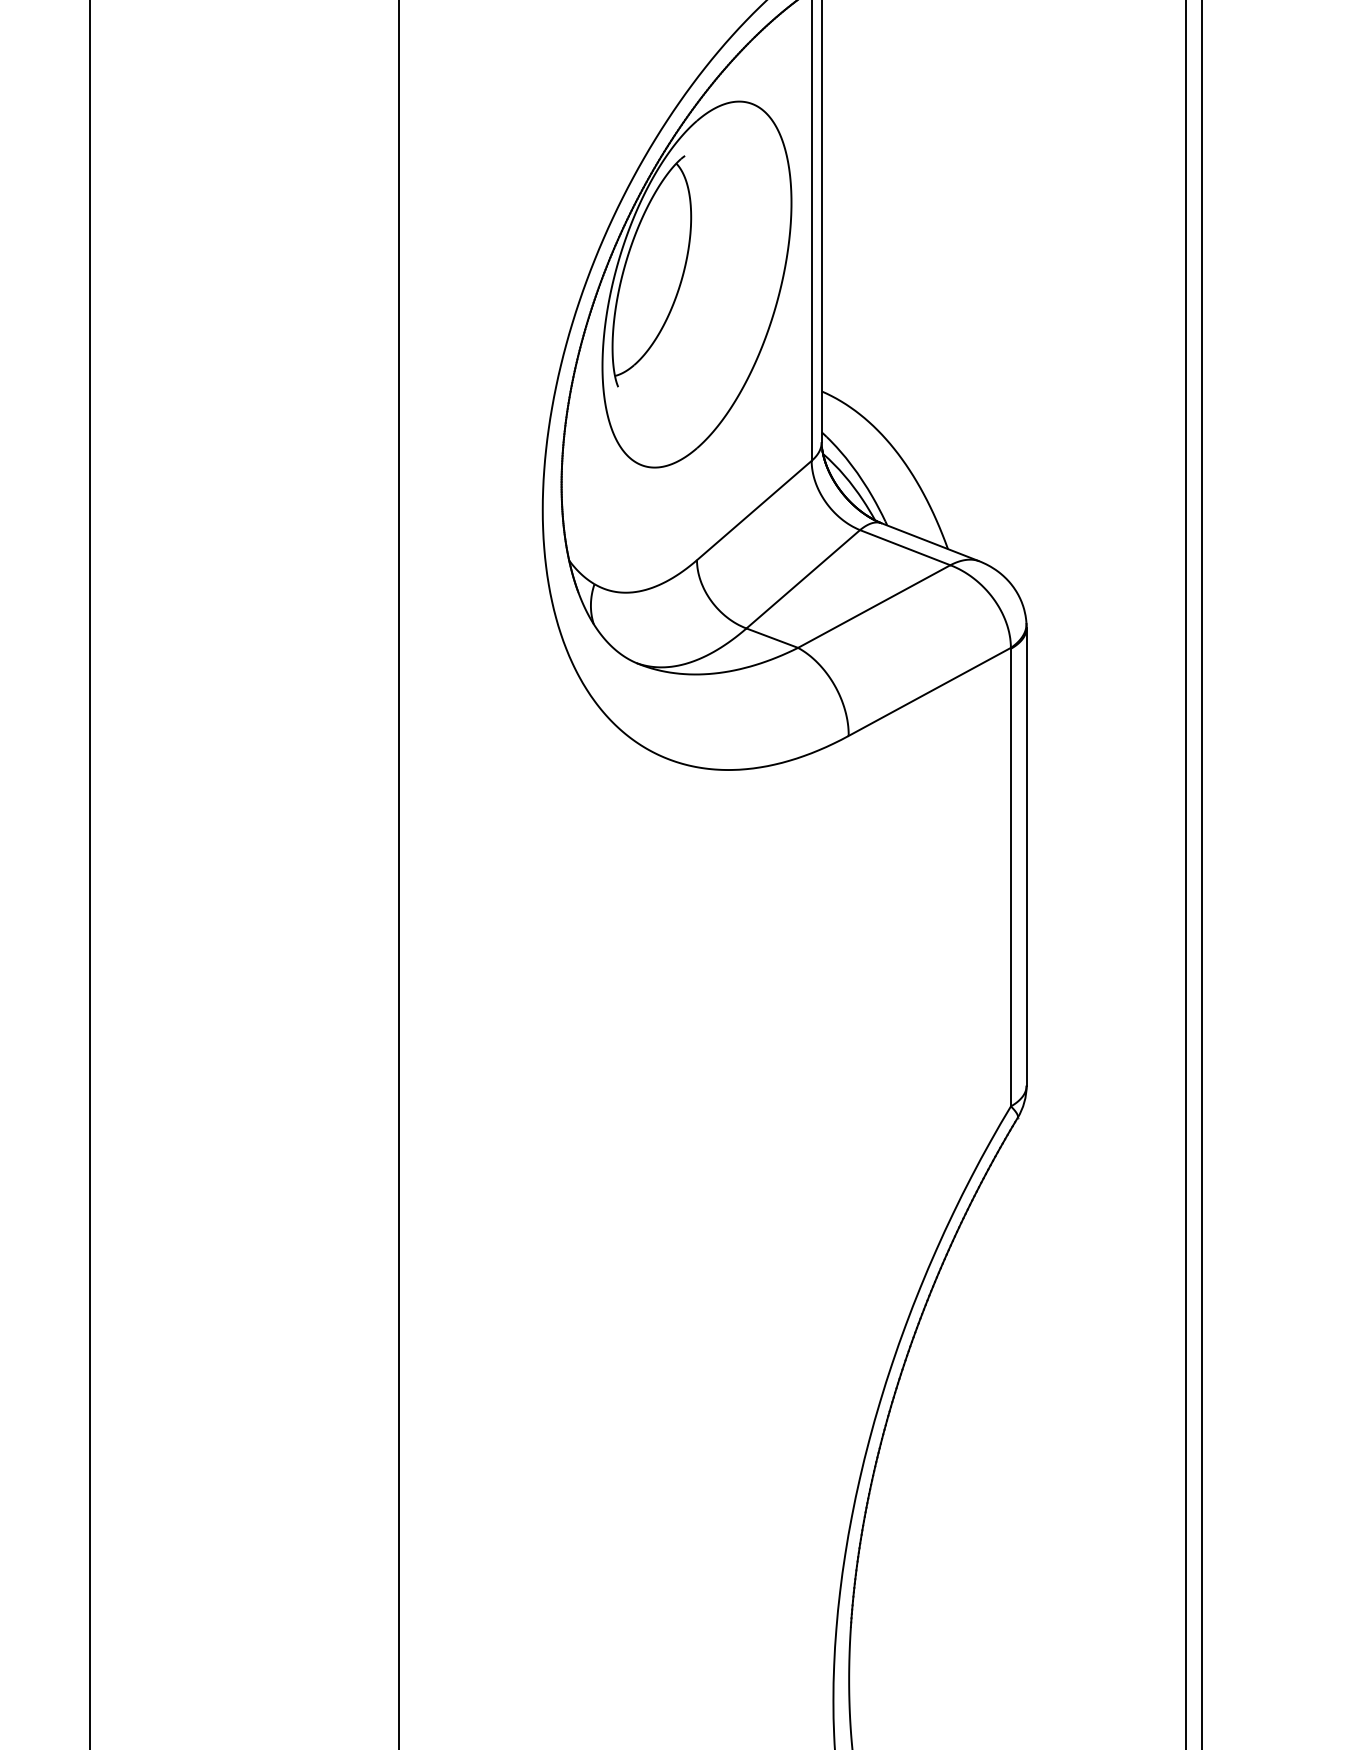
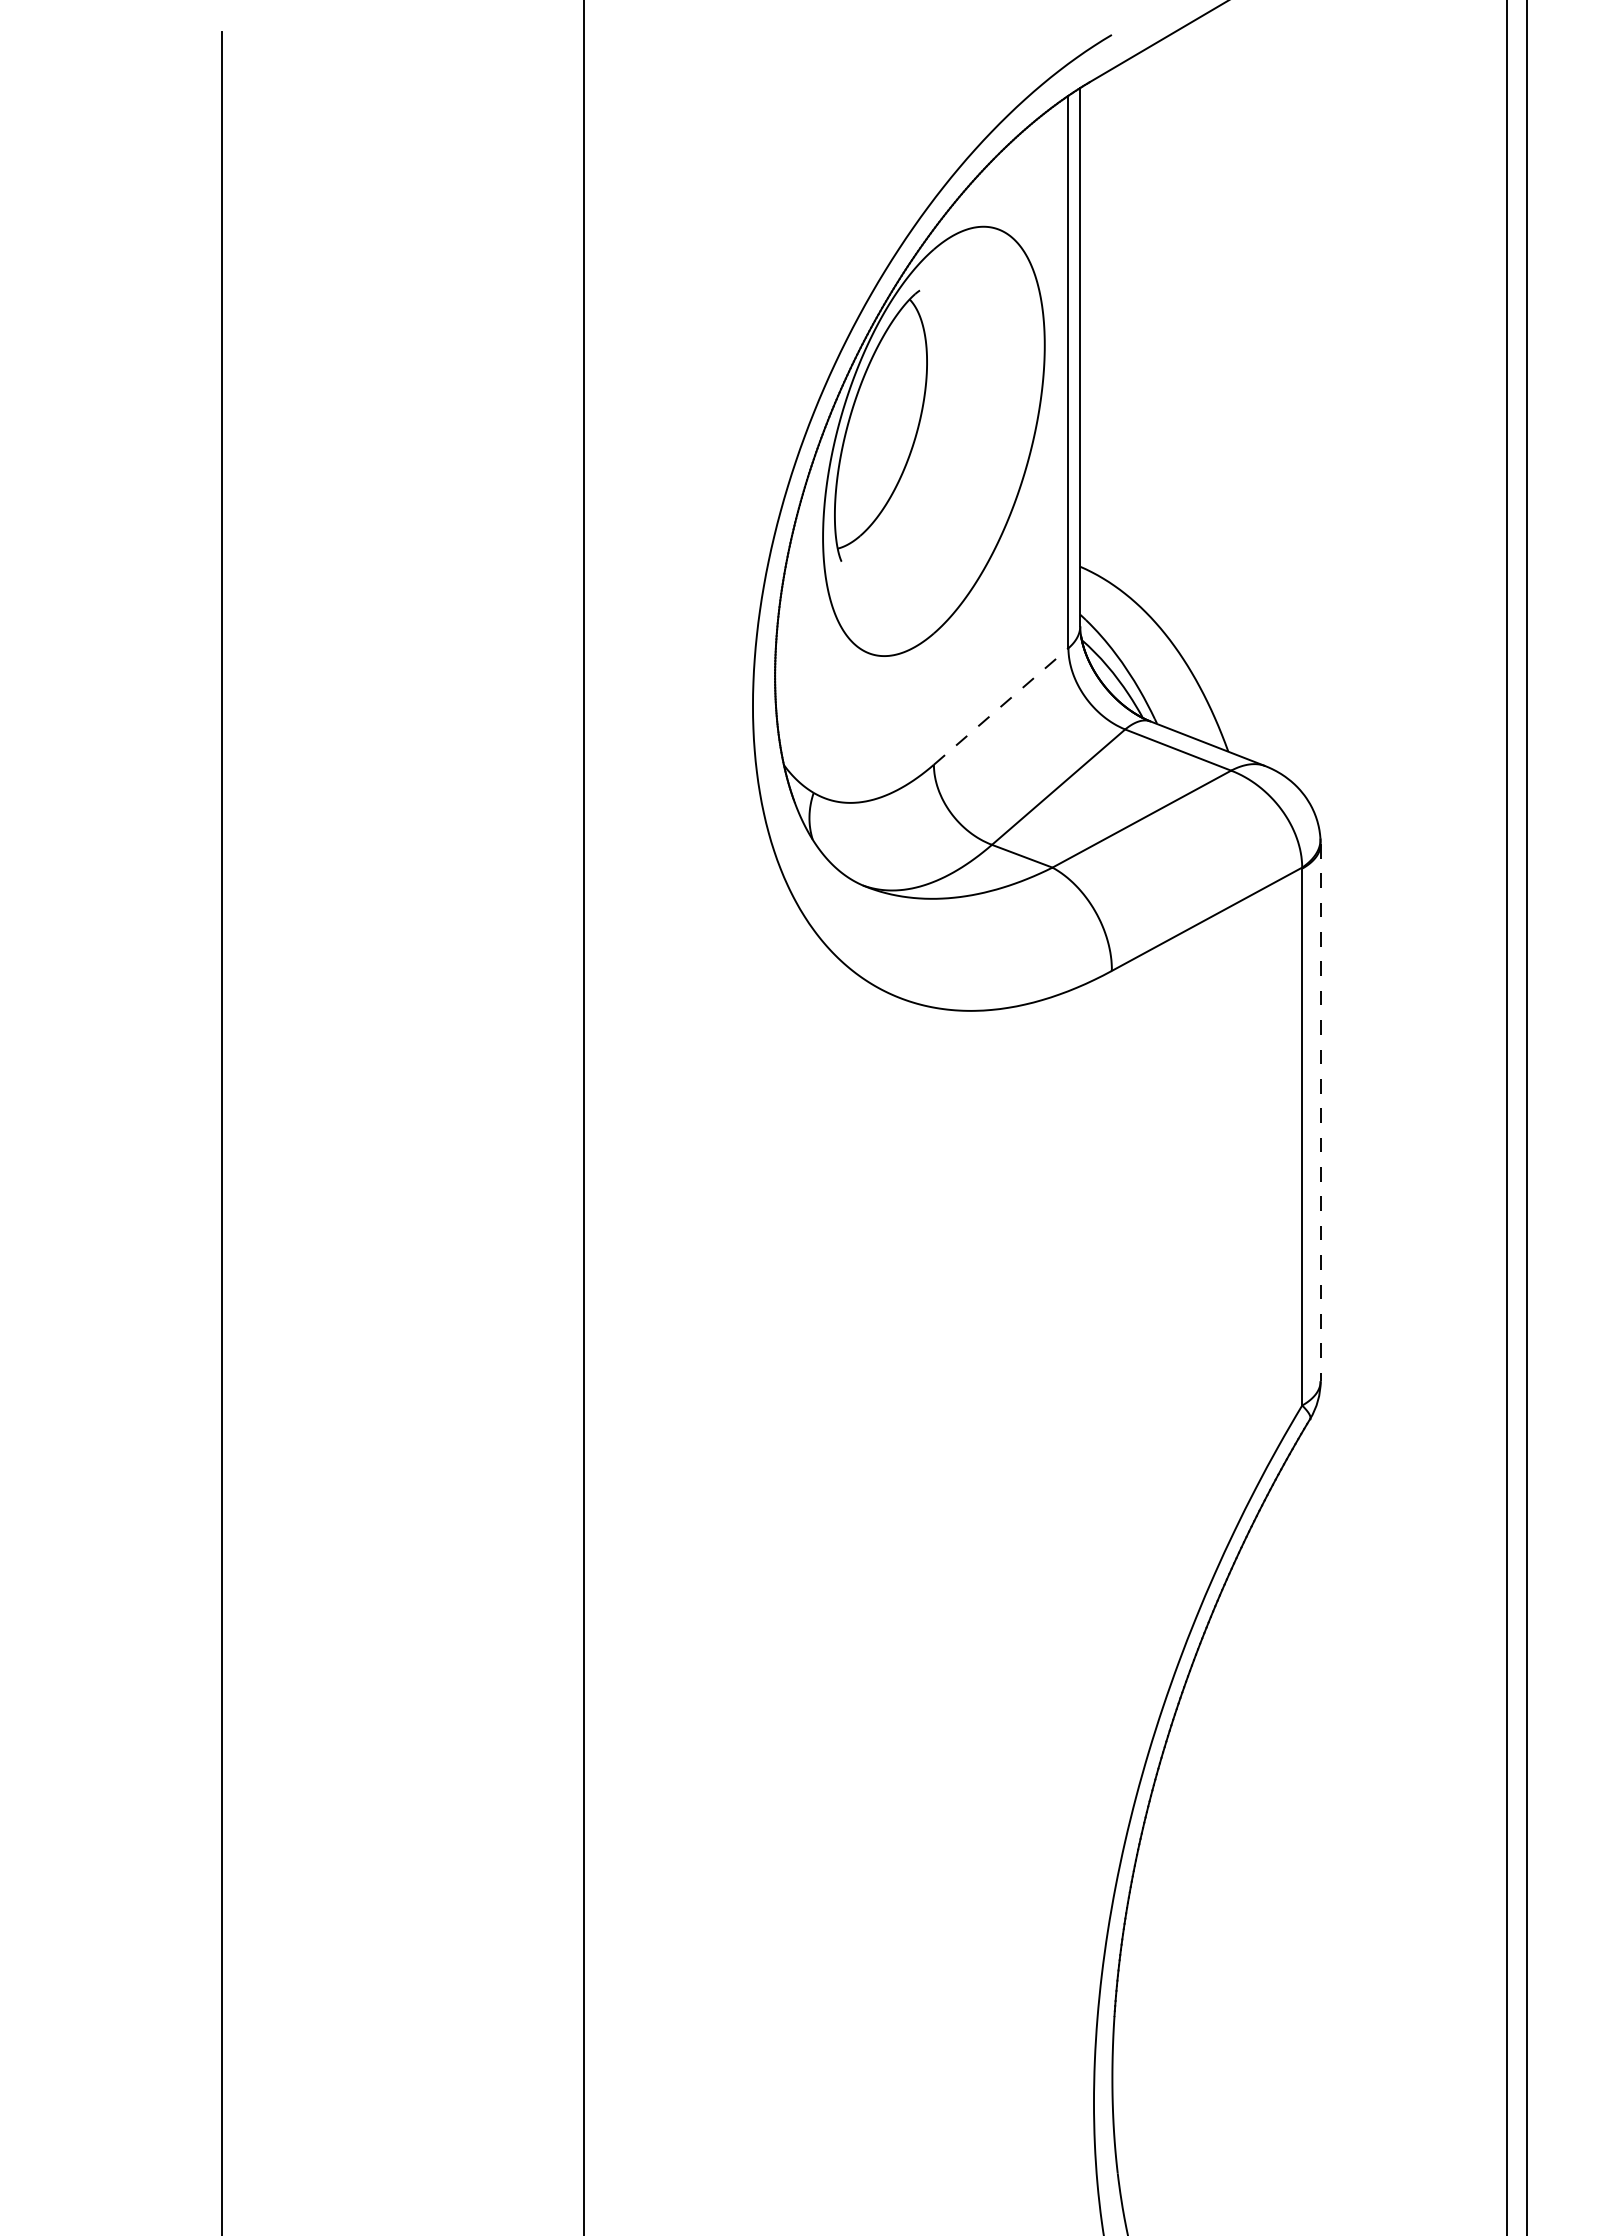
line: (754, 510) -> (1001, 706), solid -> dashed
line: (1026, 856) -> (1320, 1112), solid -> dashed

